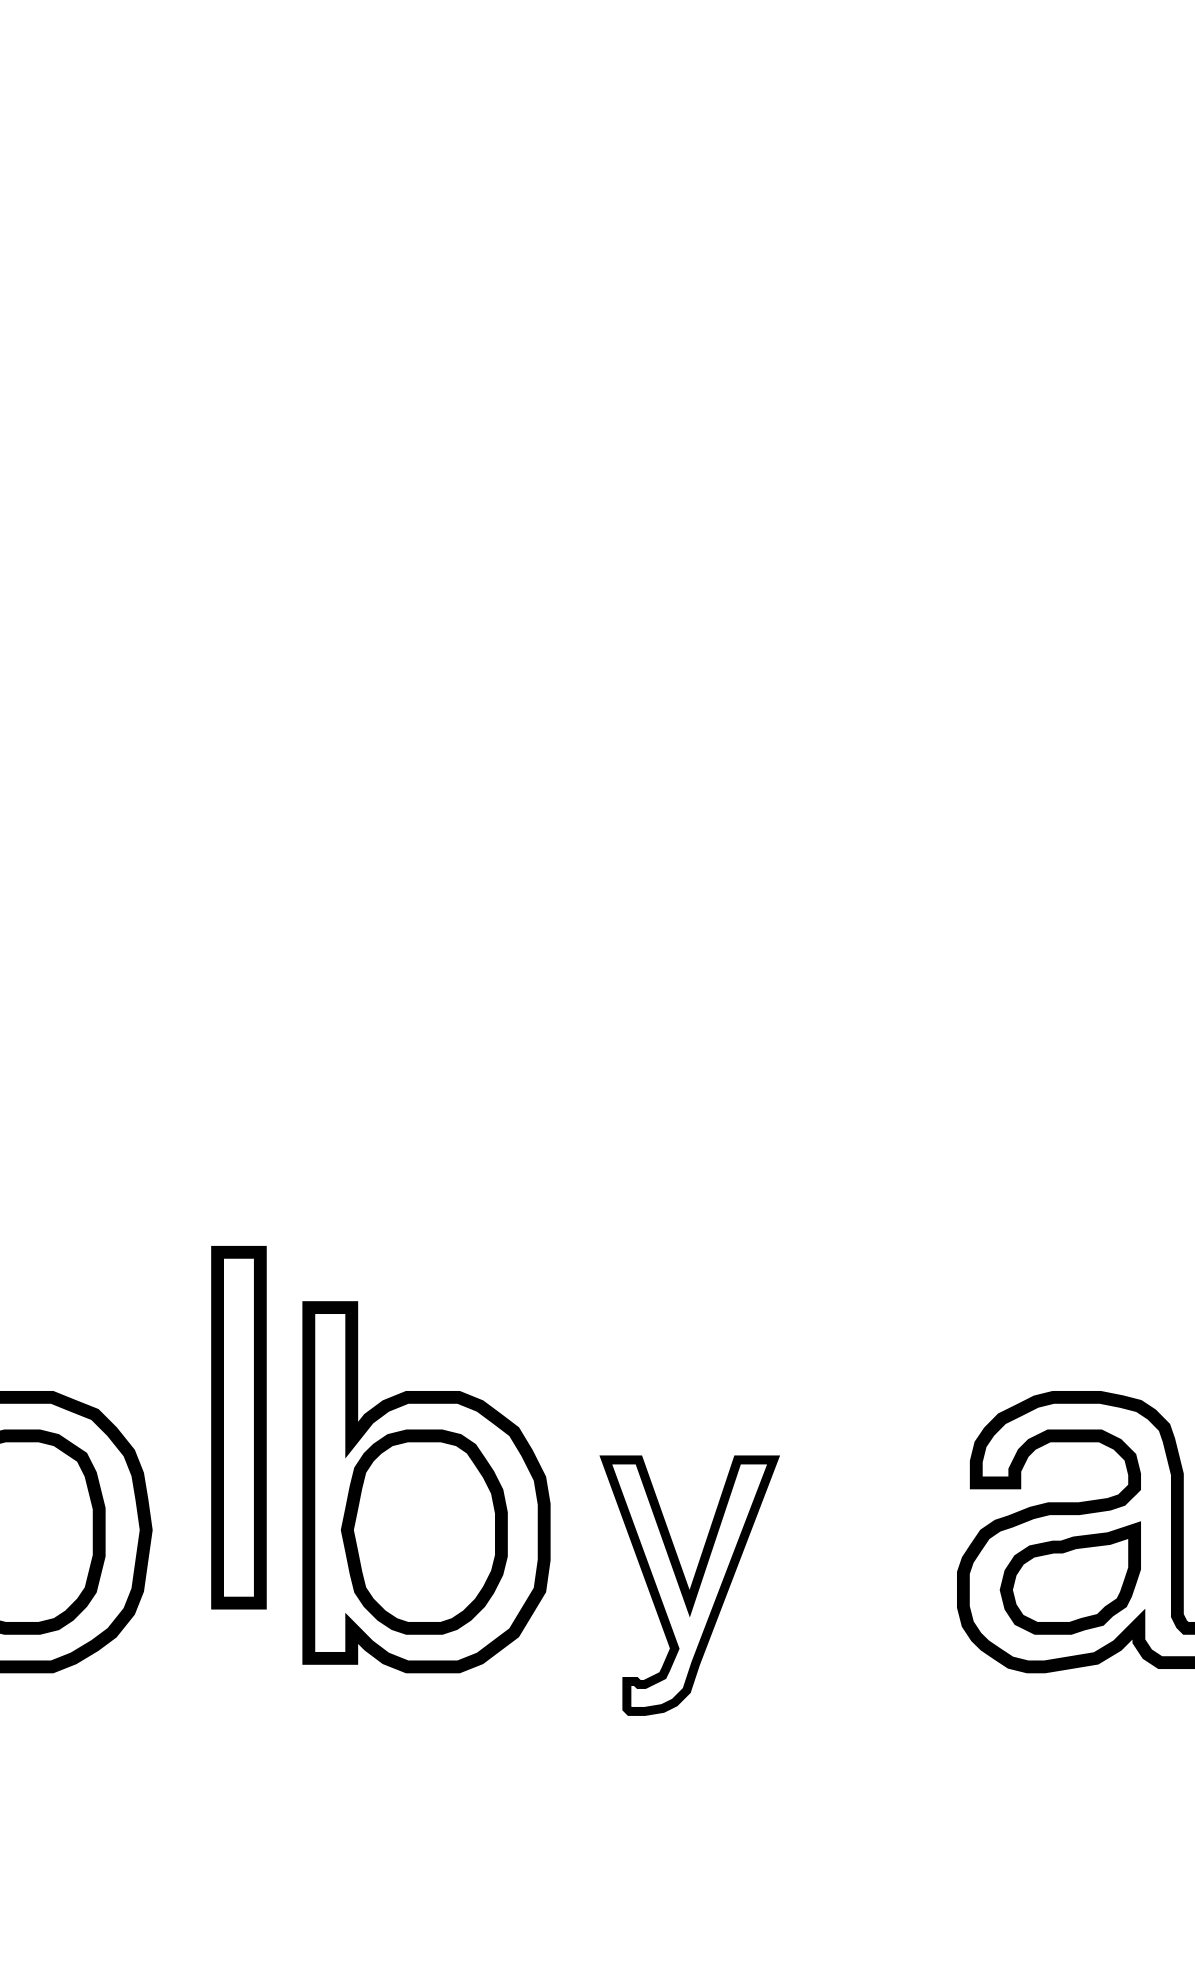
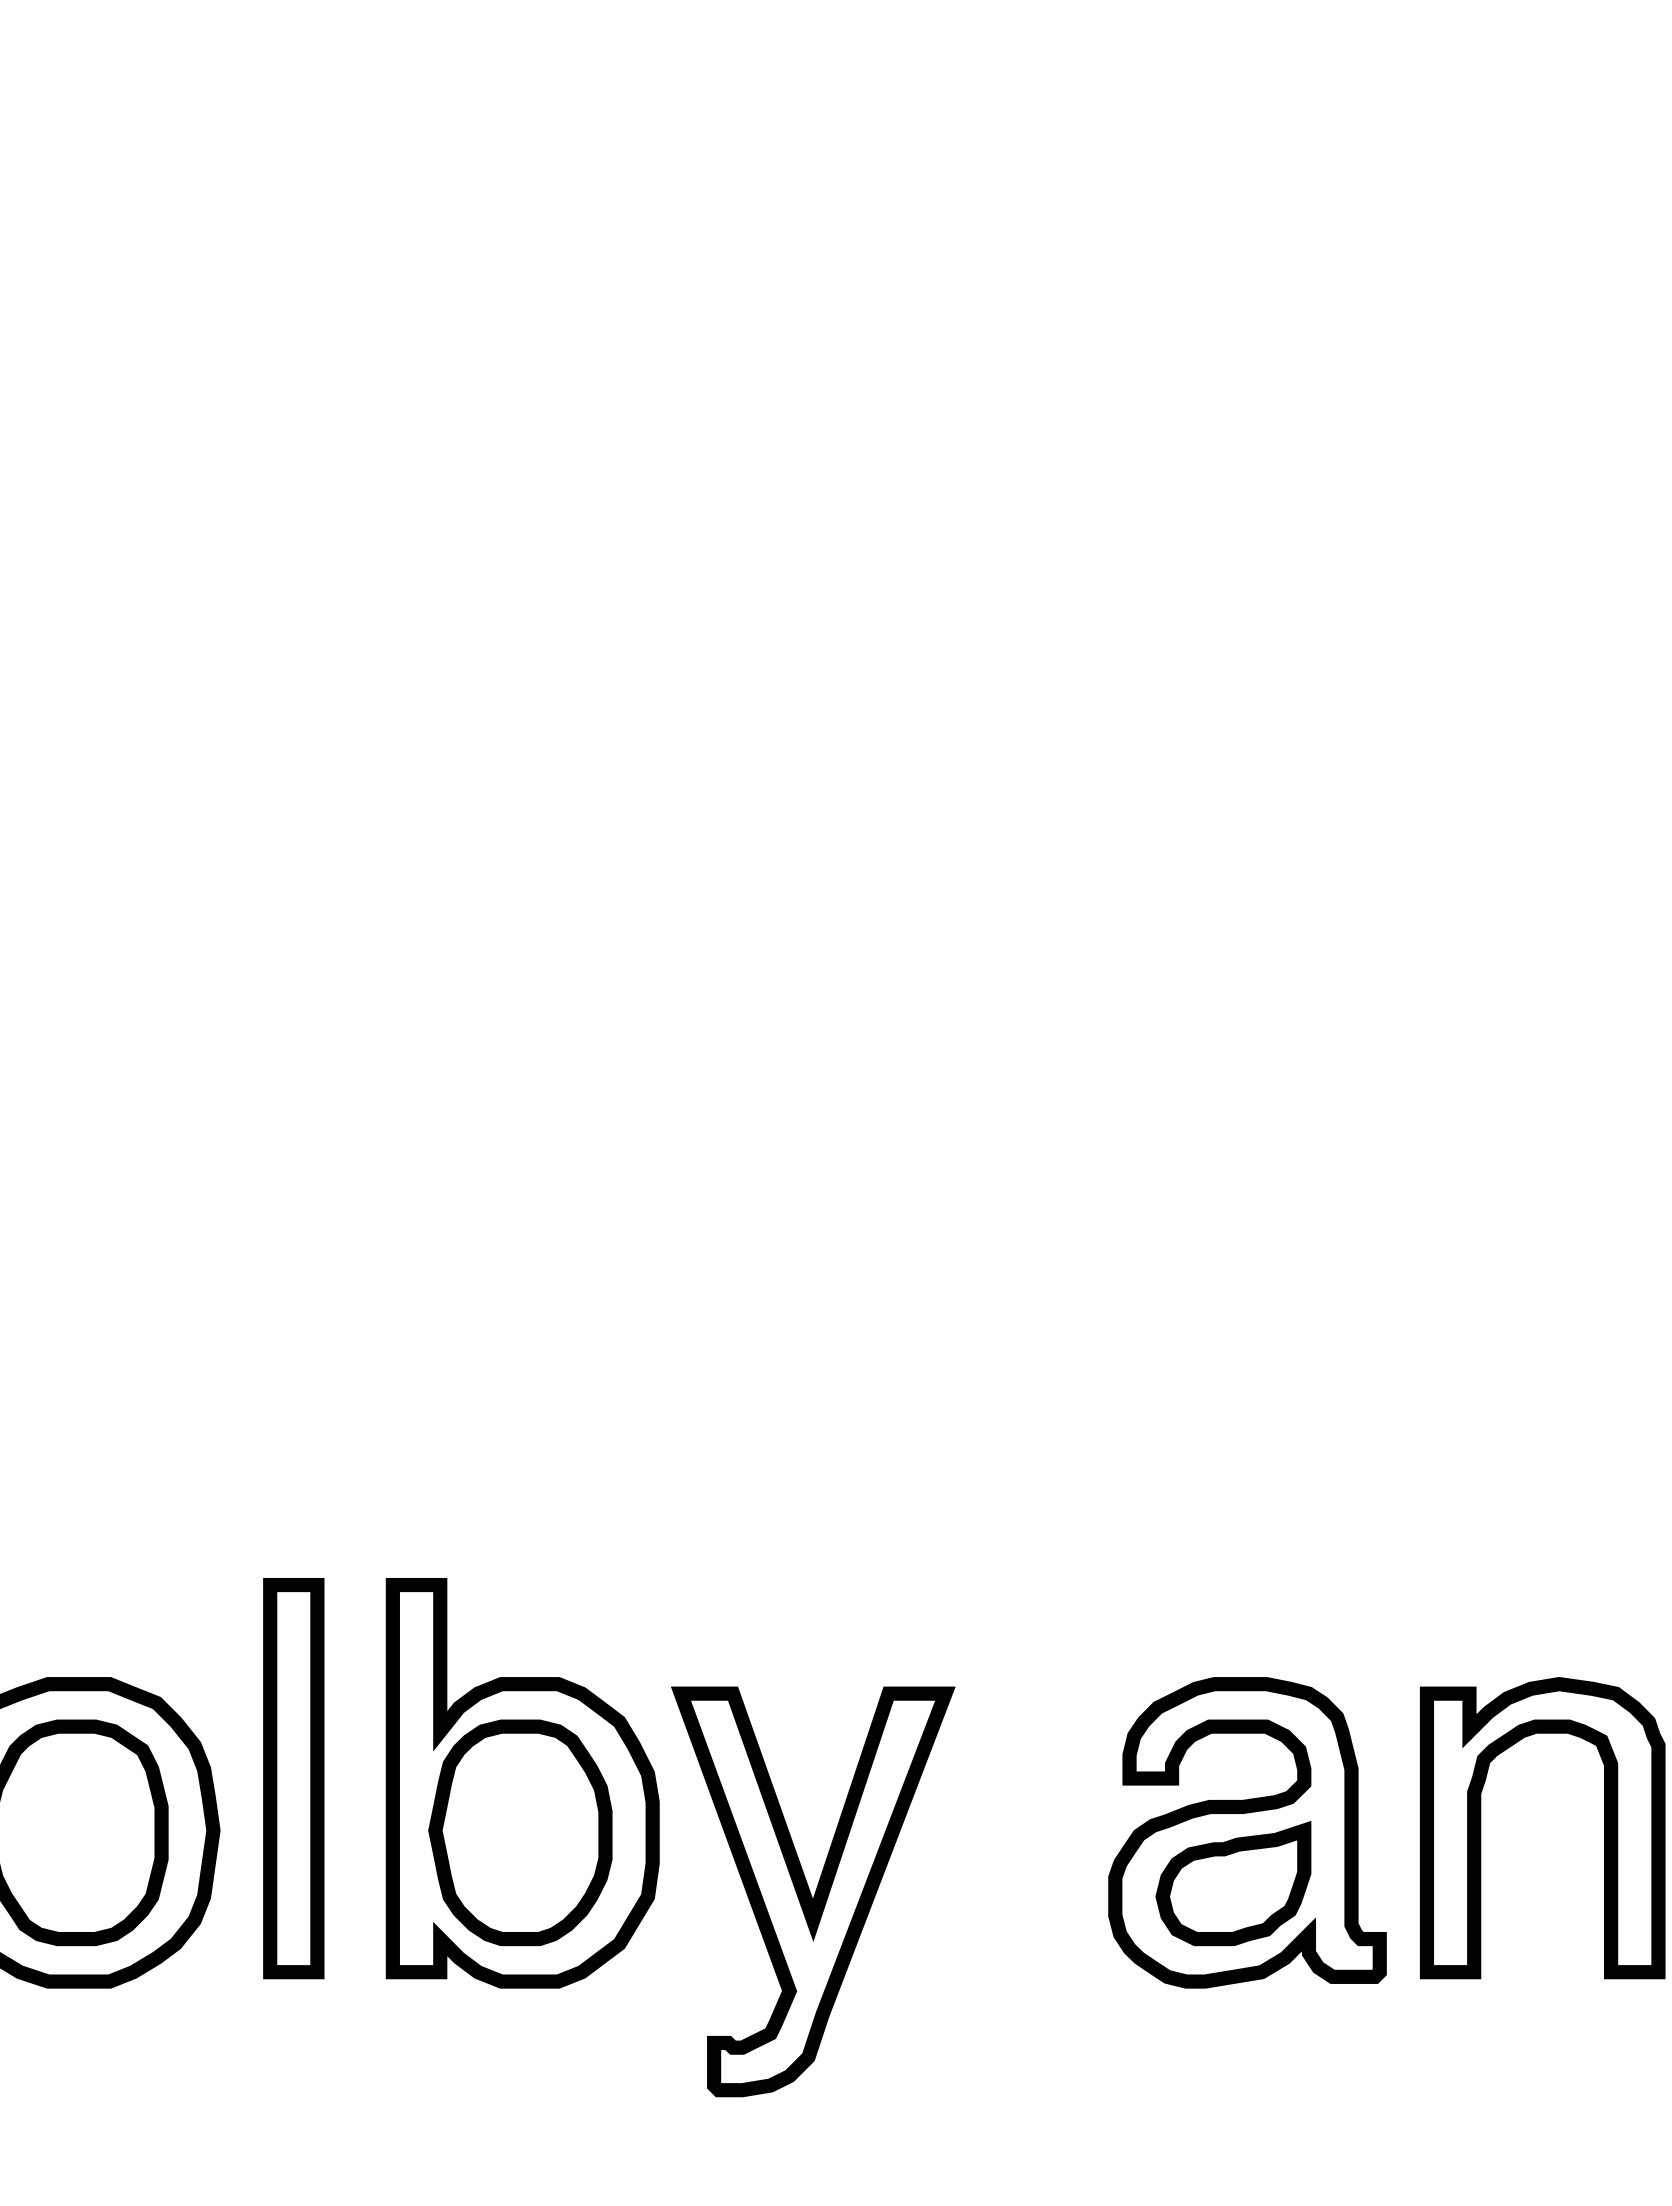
part: (238, 1427) -> (293, 1778), moved
part: (689, 1585) -> (813, 1891), size x1.43

